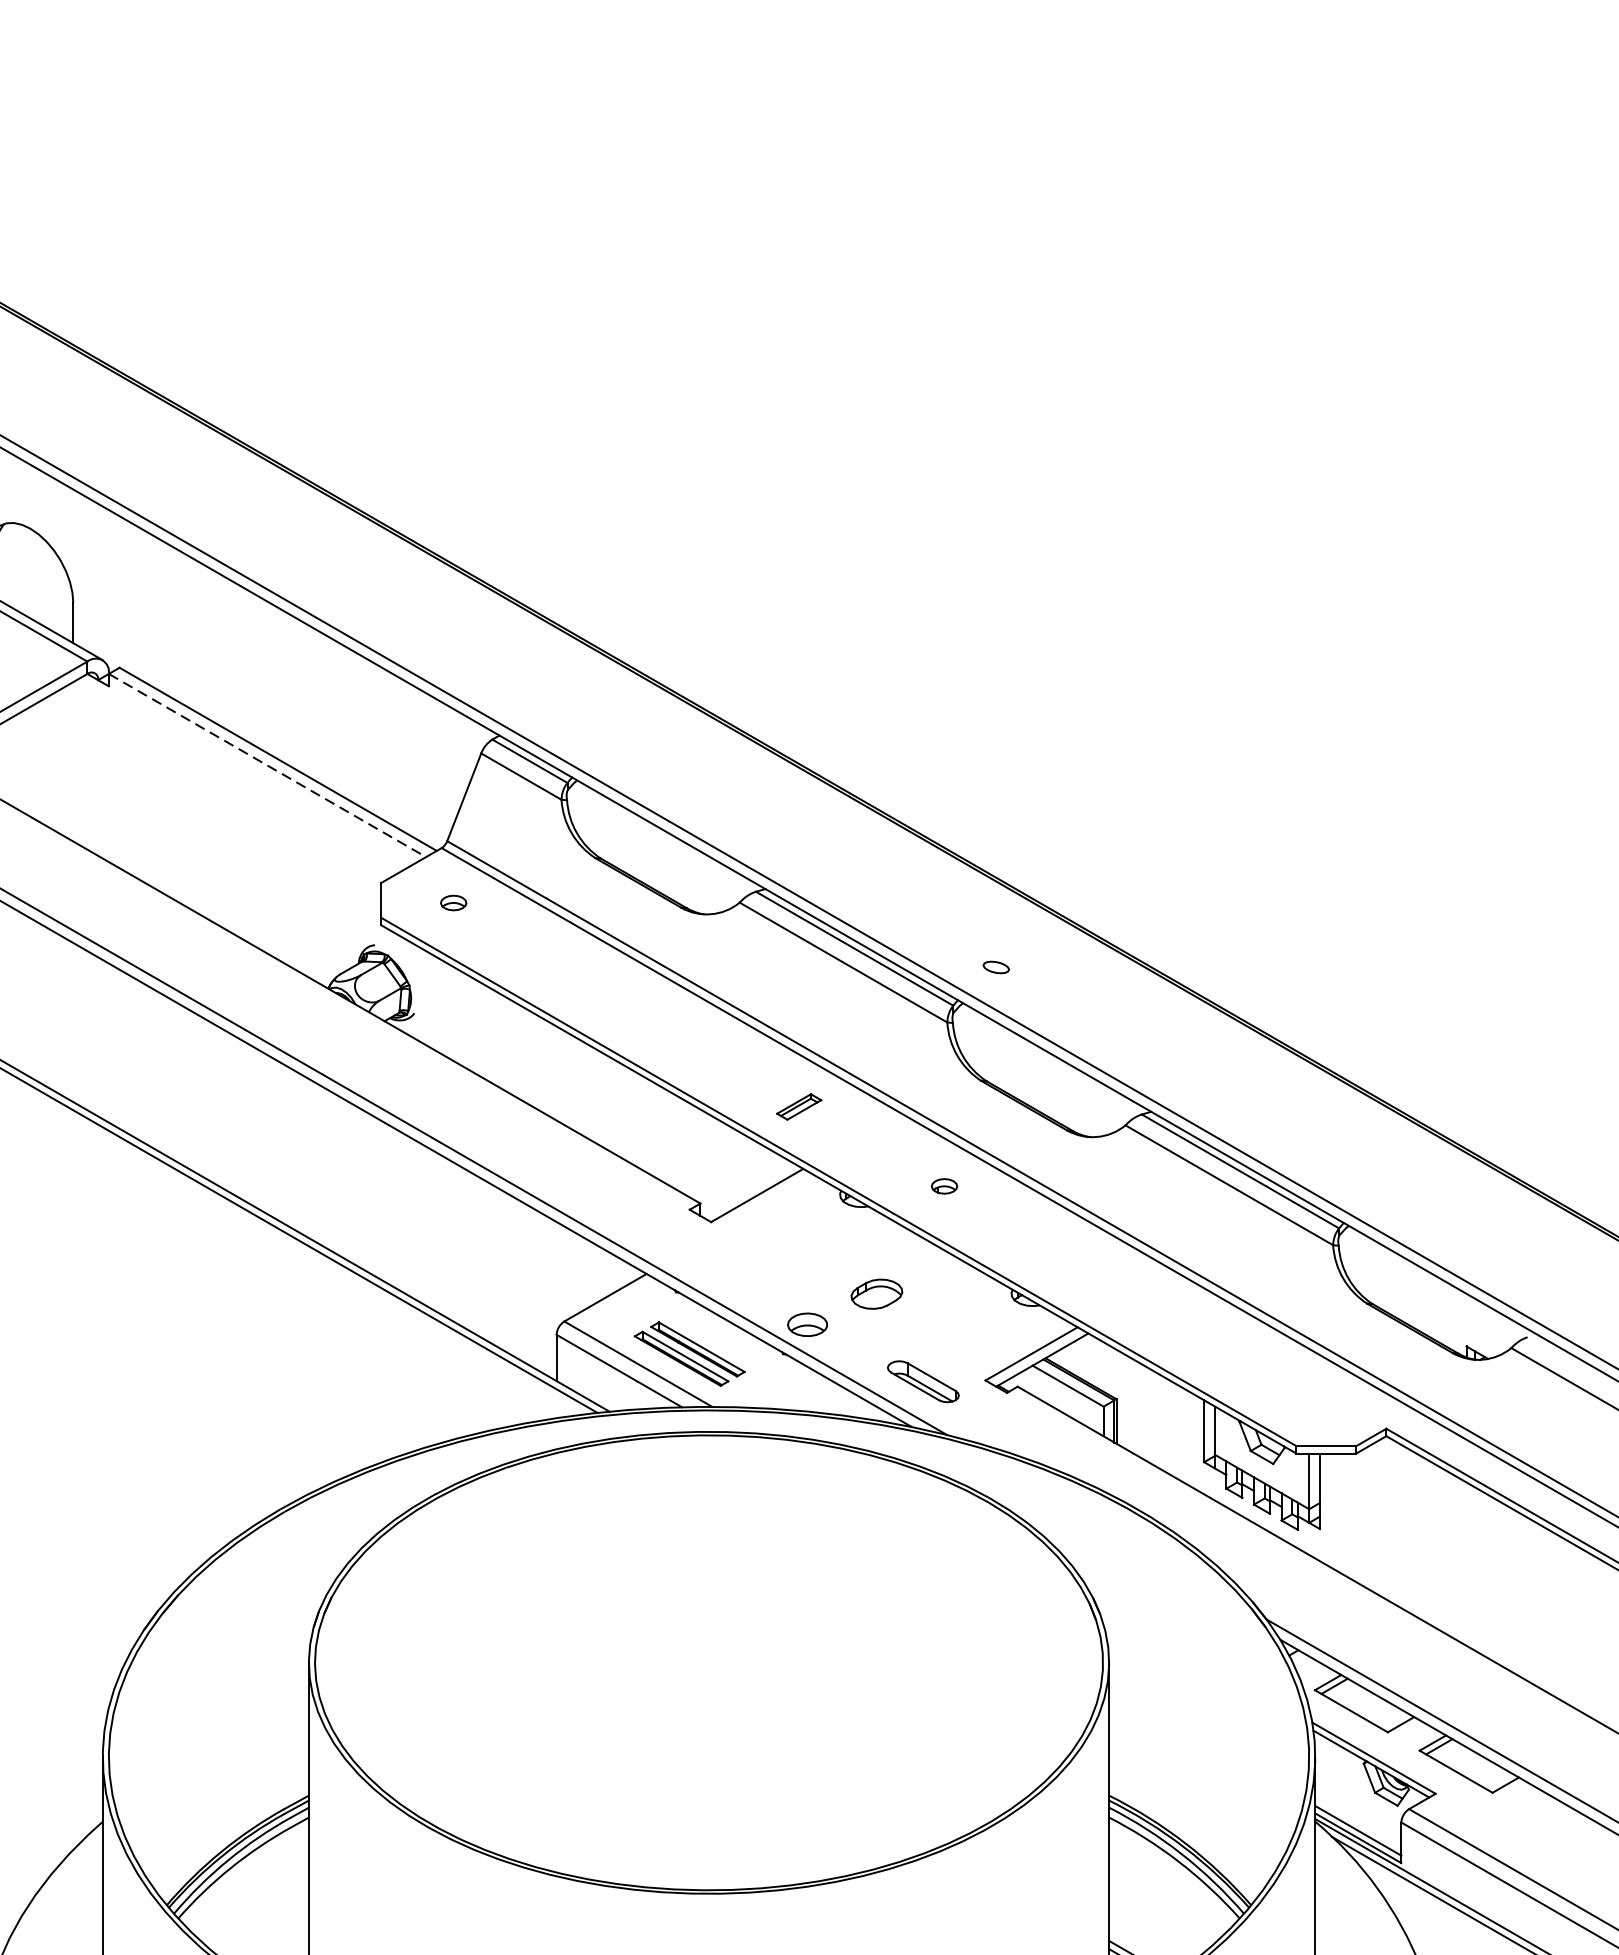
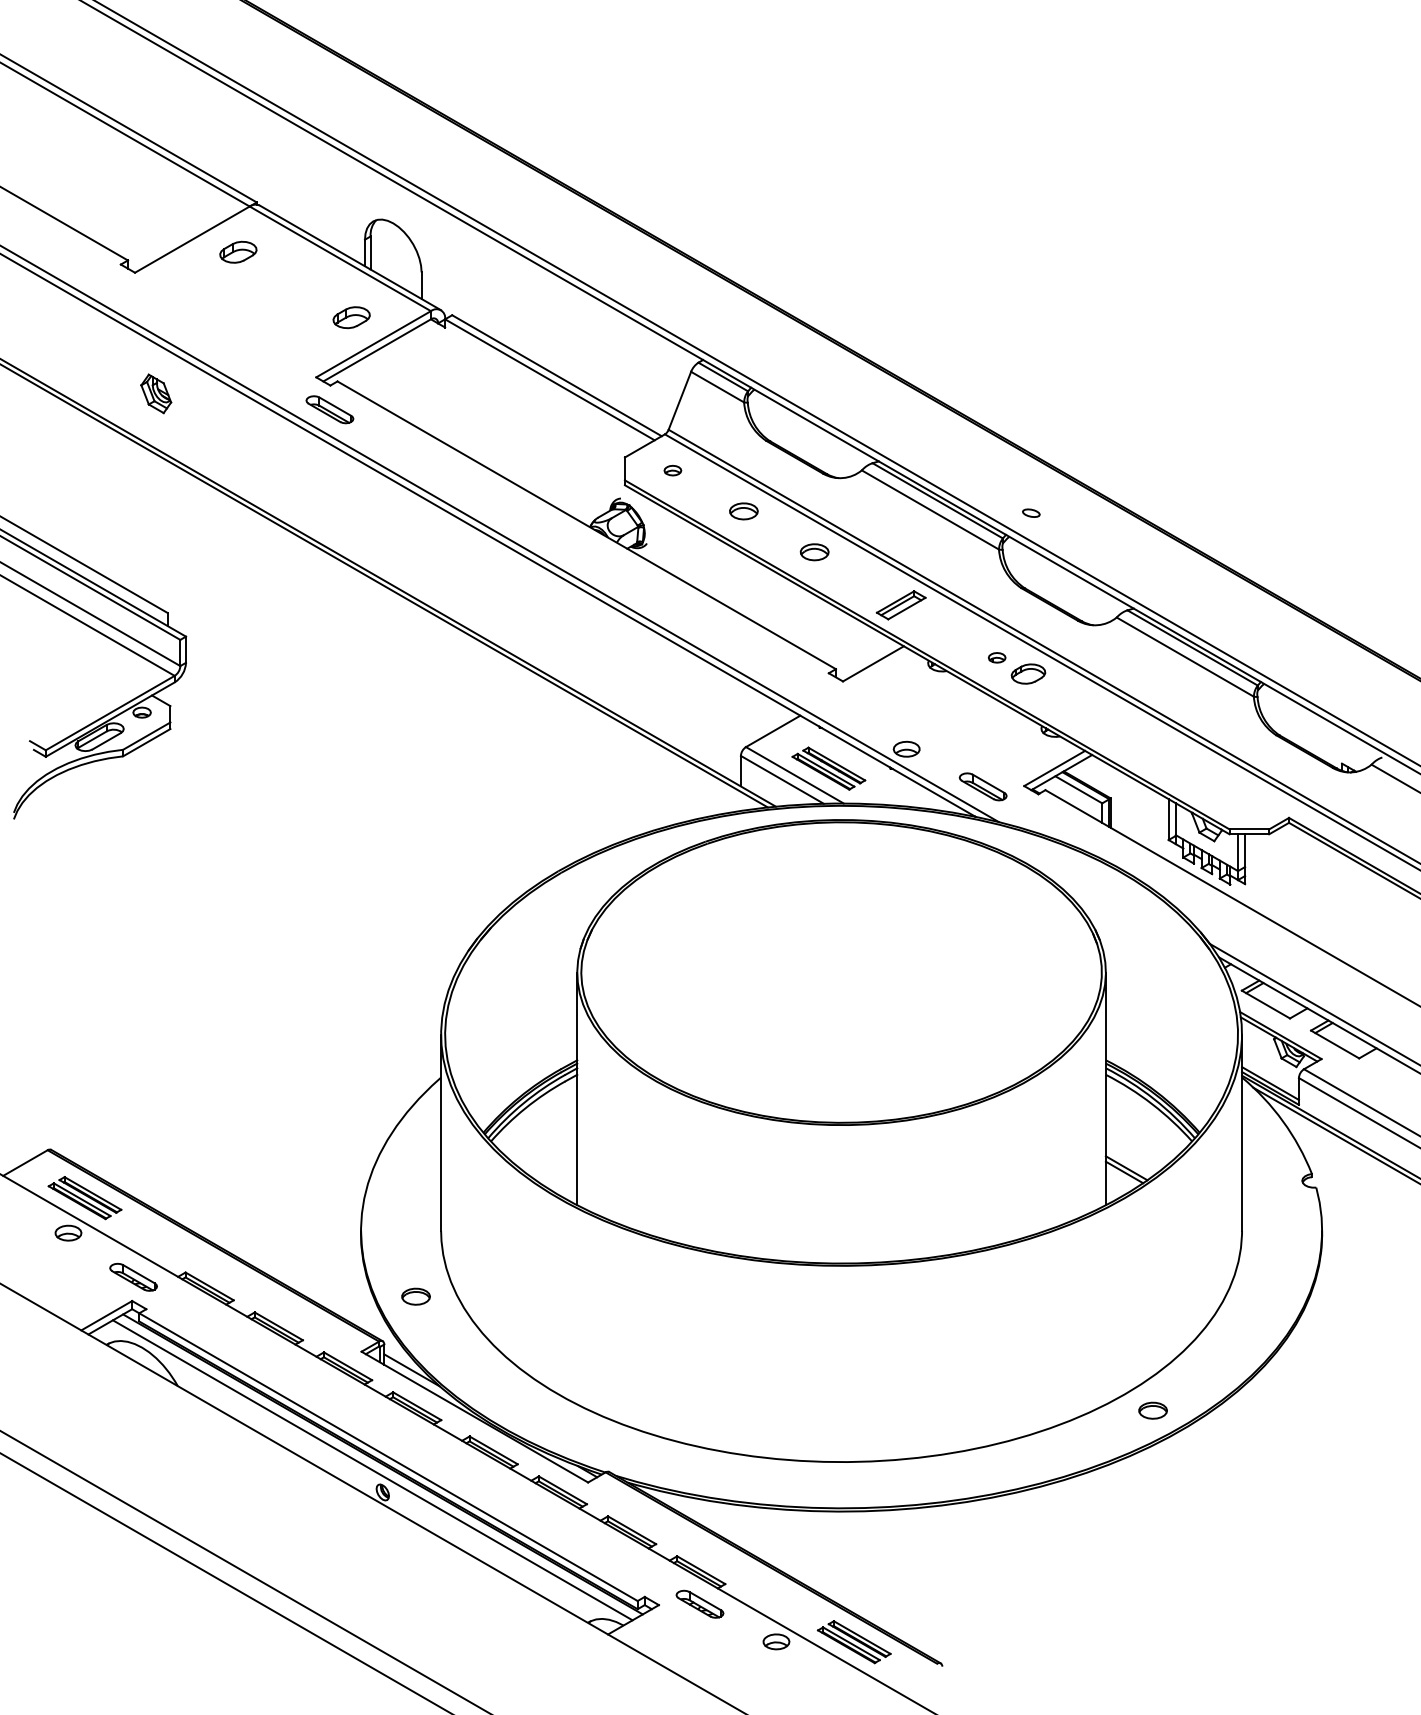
line: (266, 765) -> (549, 379), dashed -> solid
part: (560, 964) -> (743, 511), added
part: (668, 1026) -> (814, 552), added
part: (798, 1107) -> (900, 605), size x1.67
part: (876, 1293) -> (1028, 673), moved

